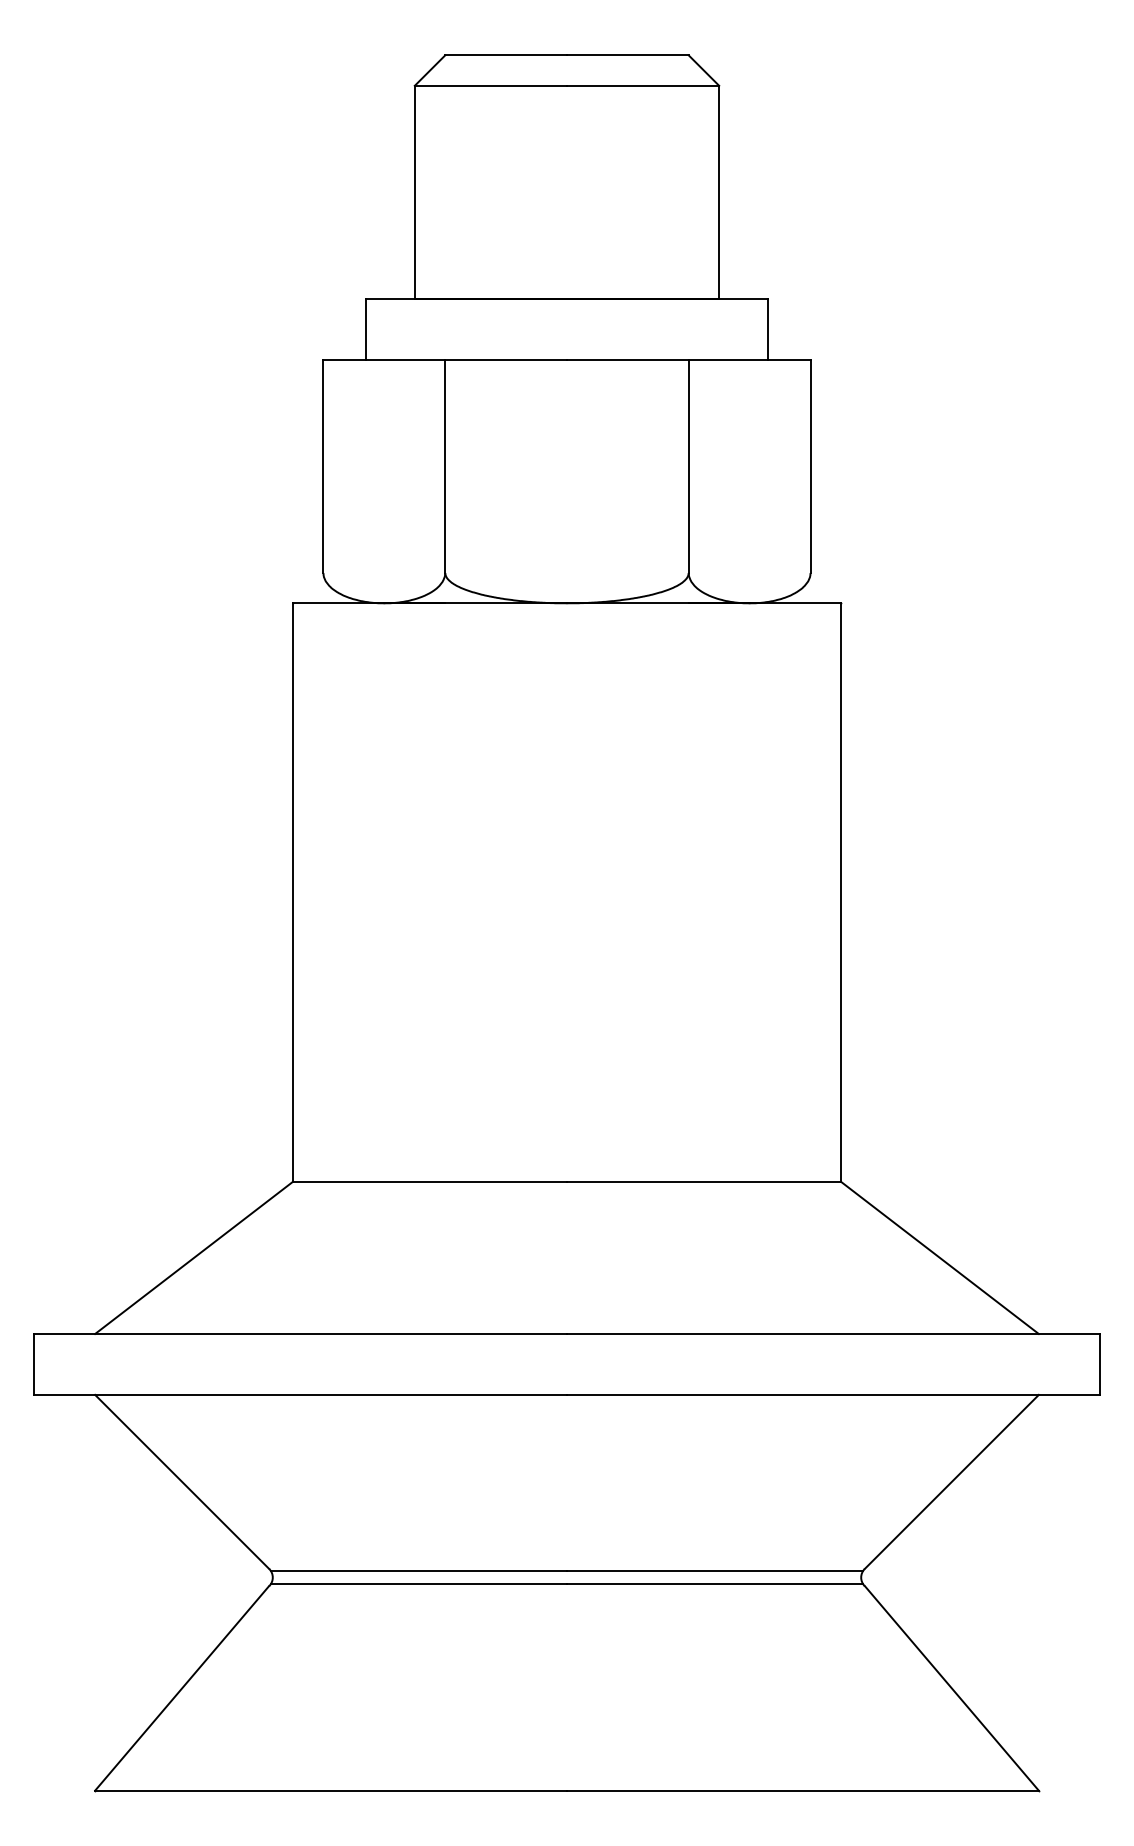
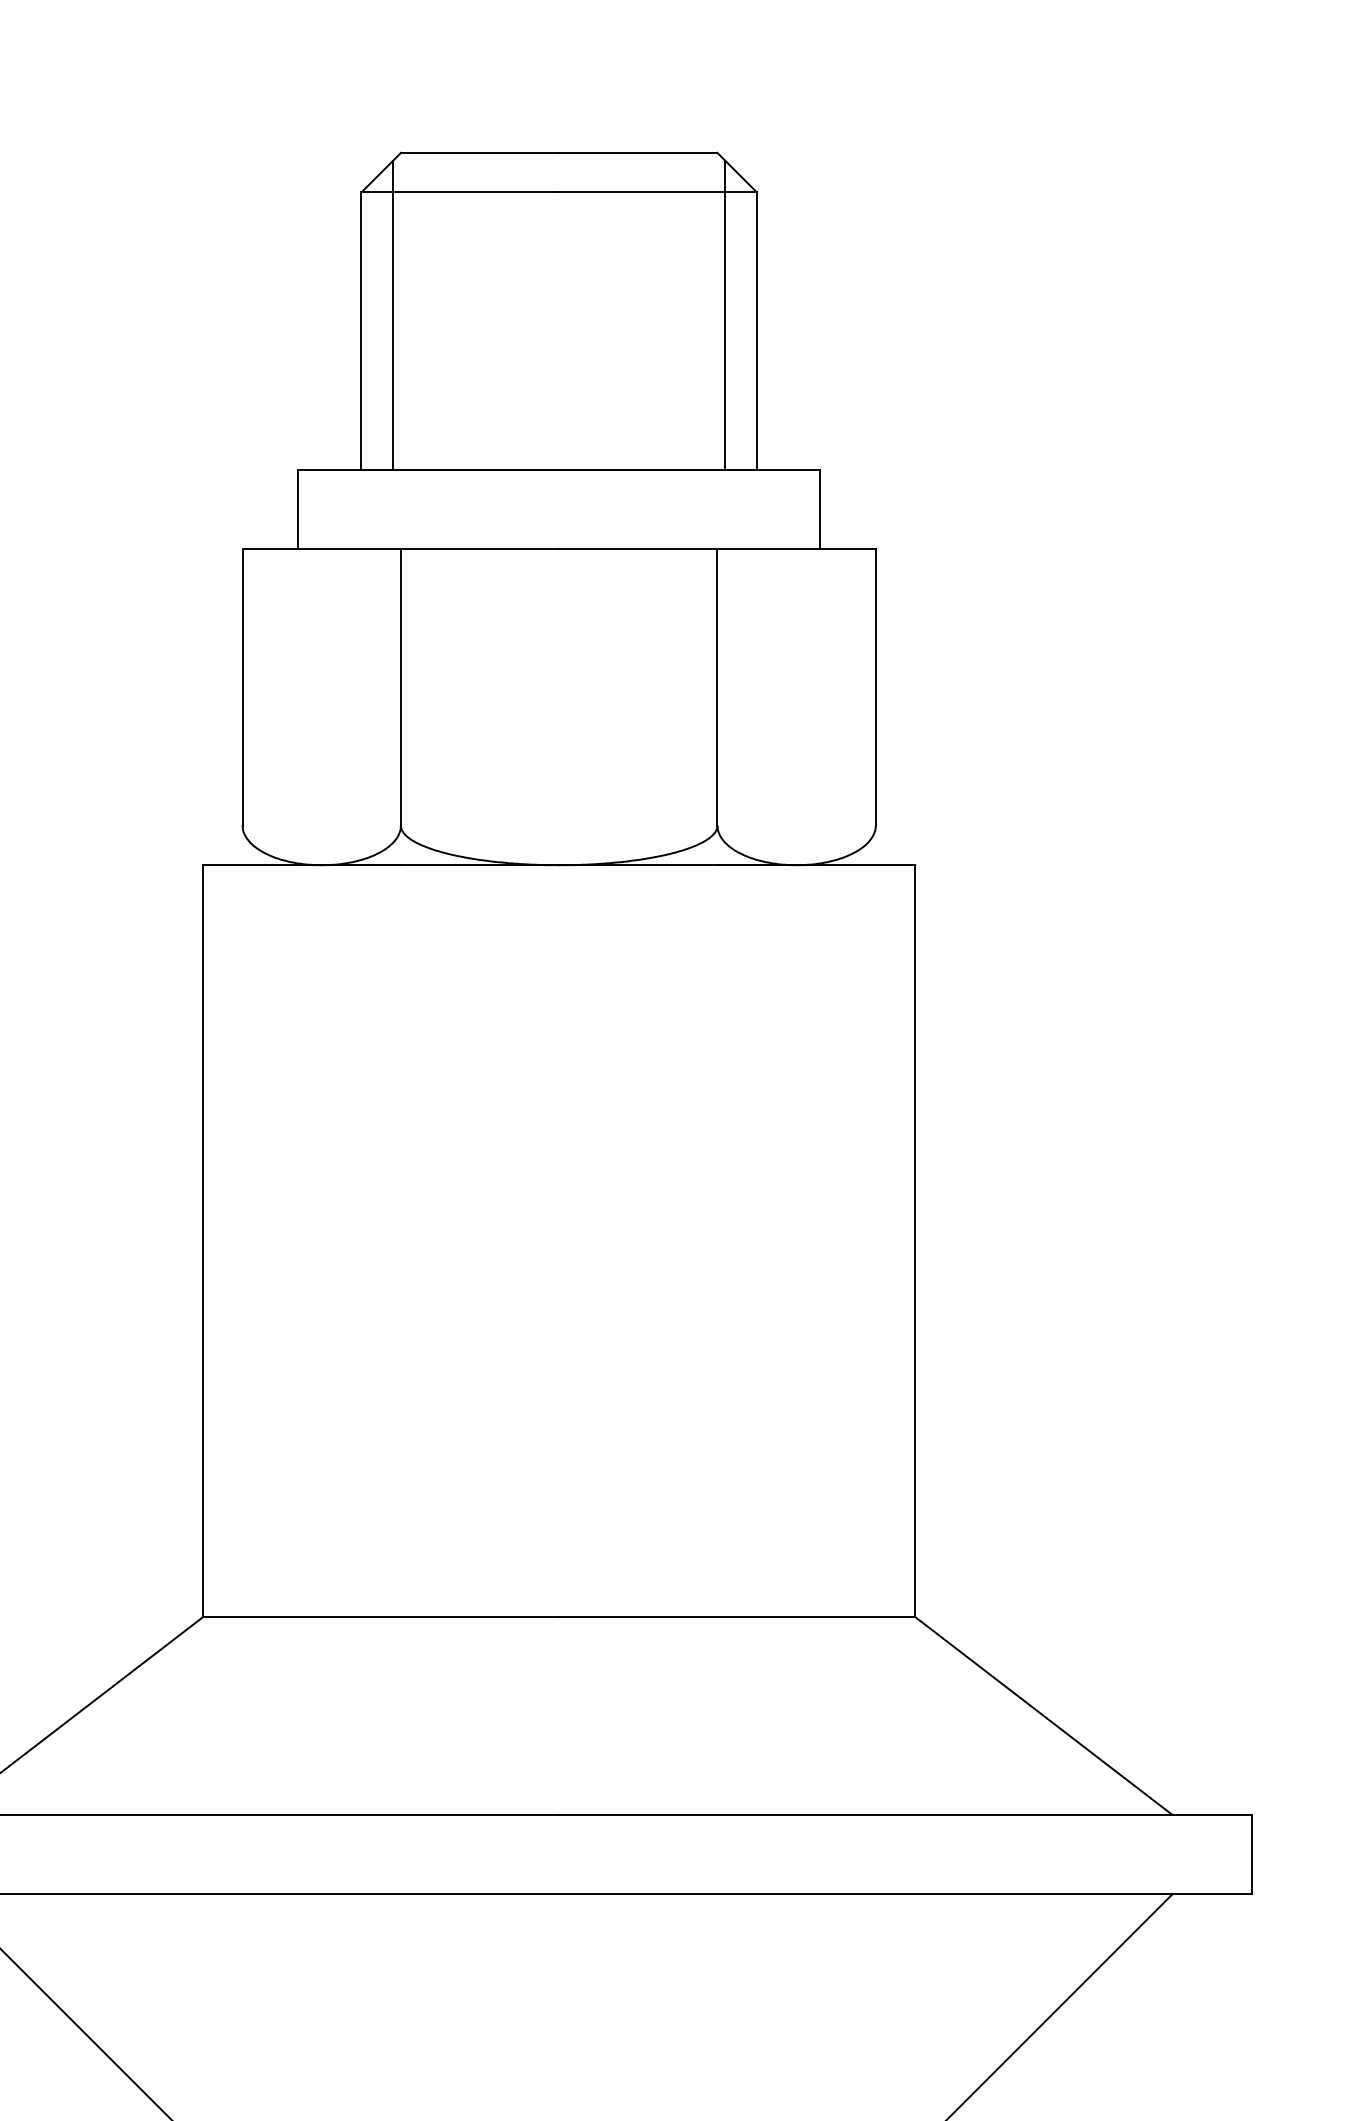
line: (439, 179) -> (393, 314), added
line: (694, 179) -> (724, 314), added

